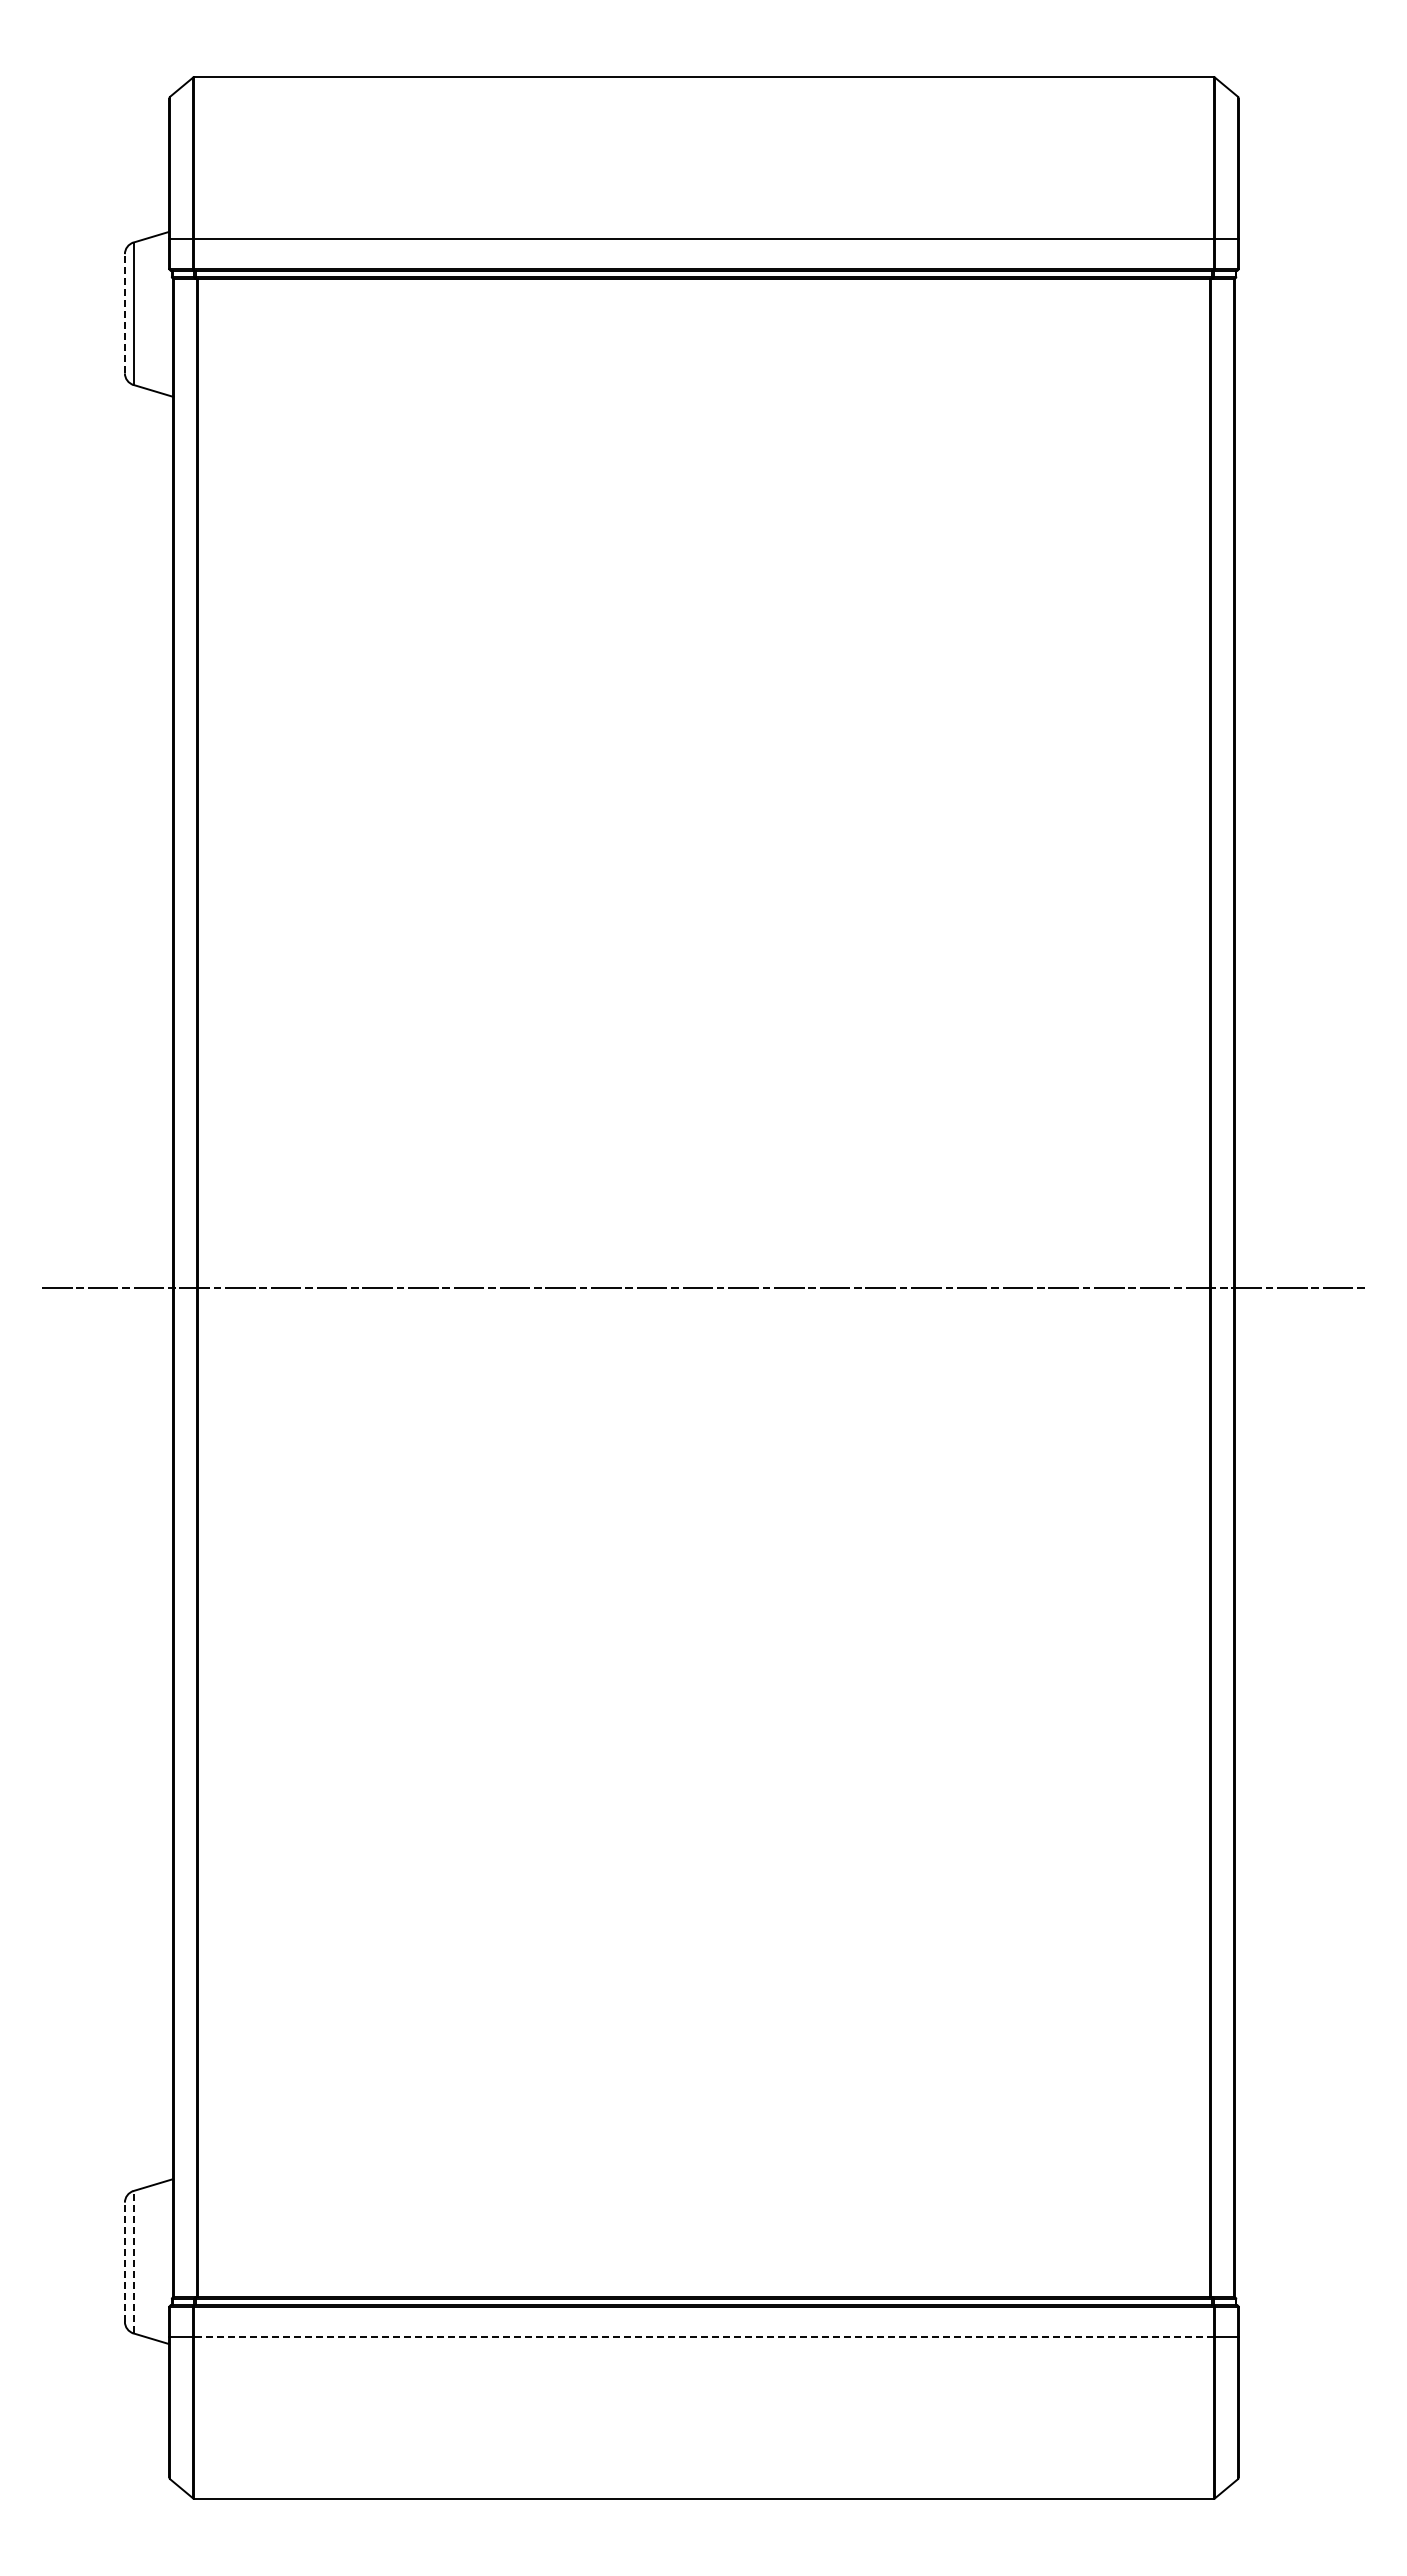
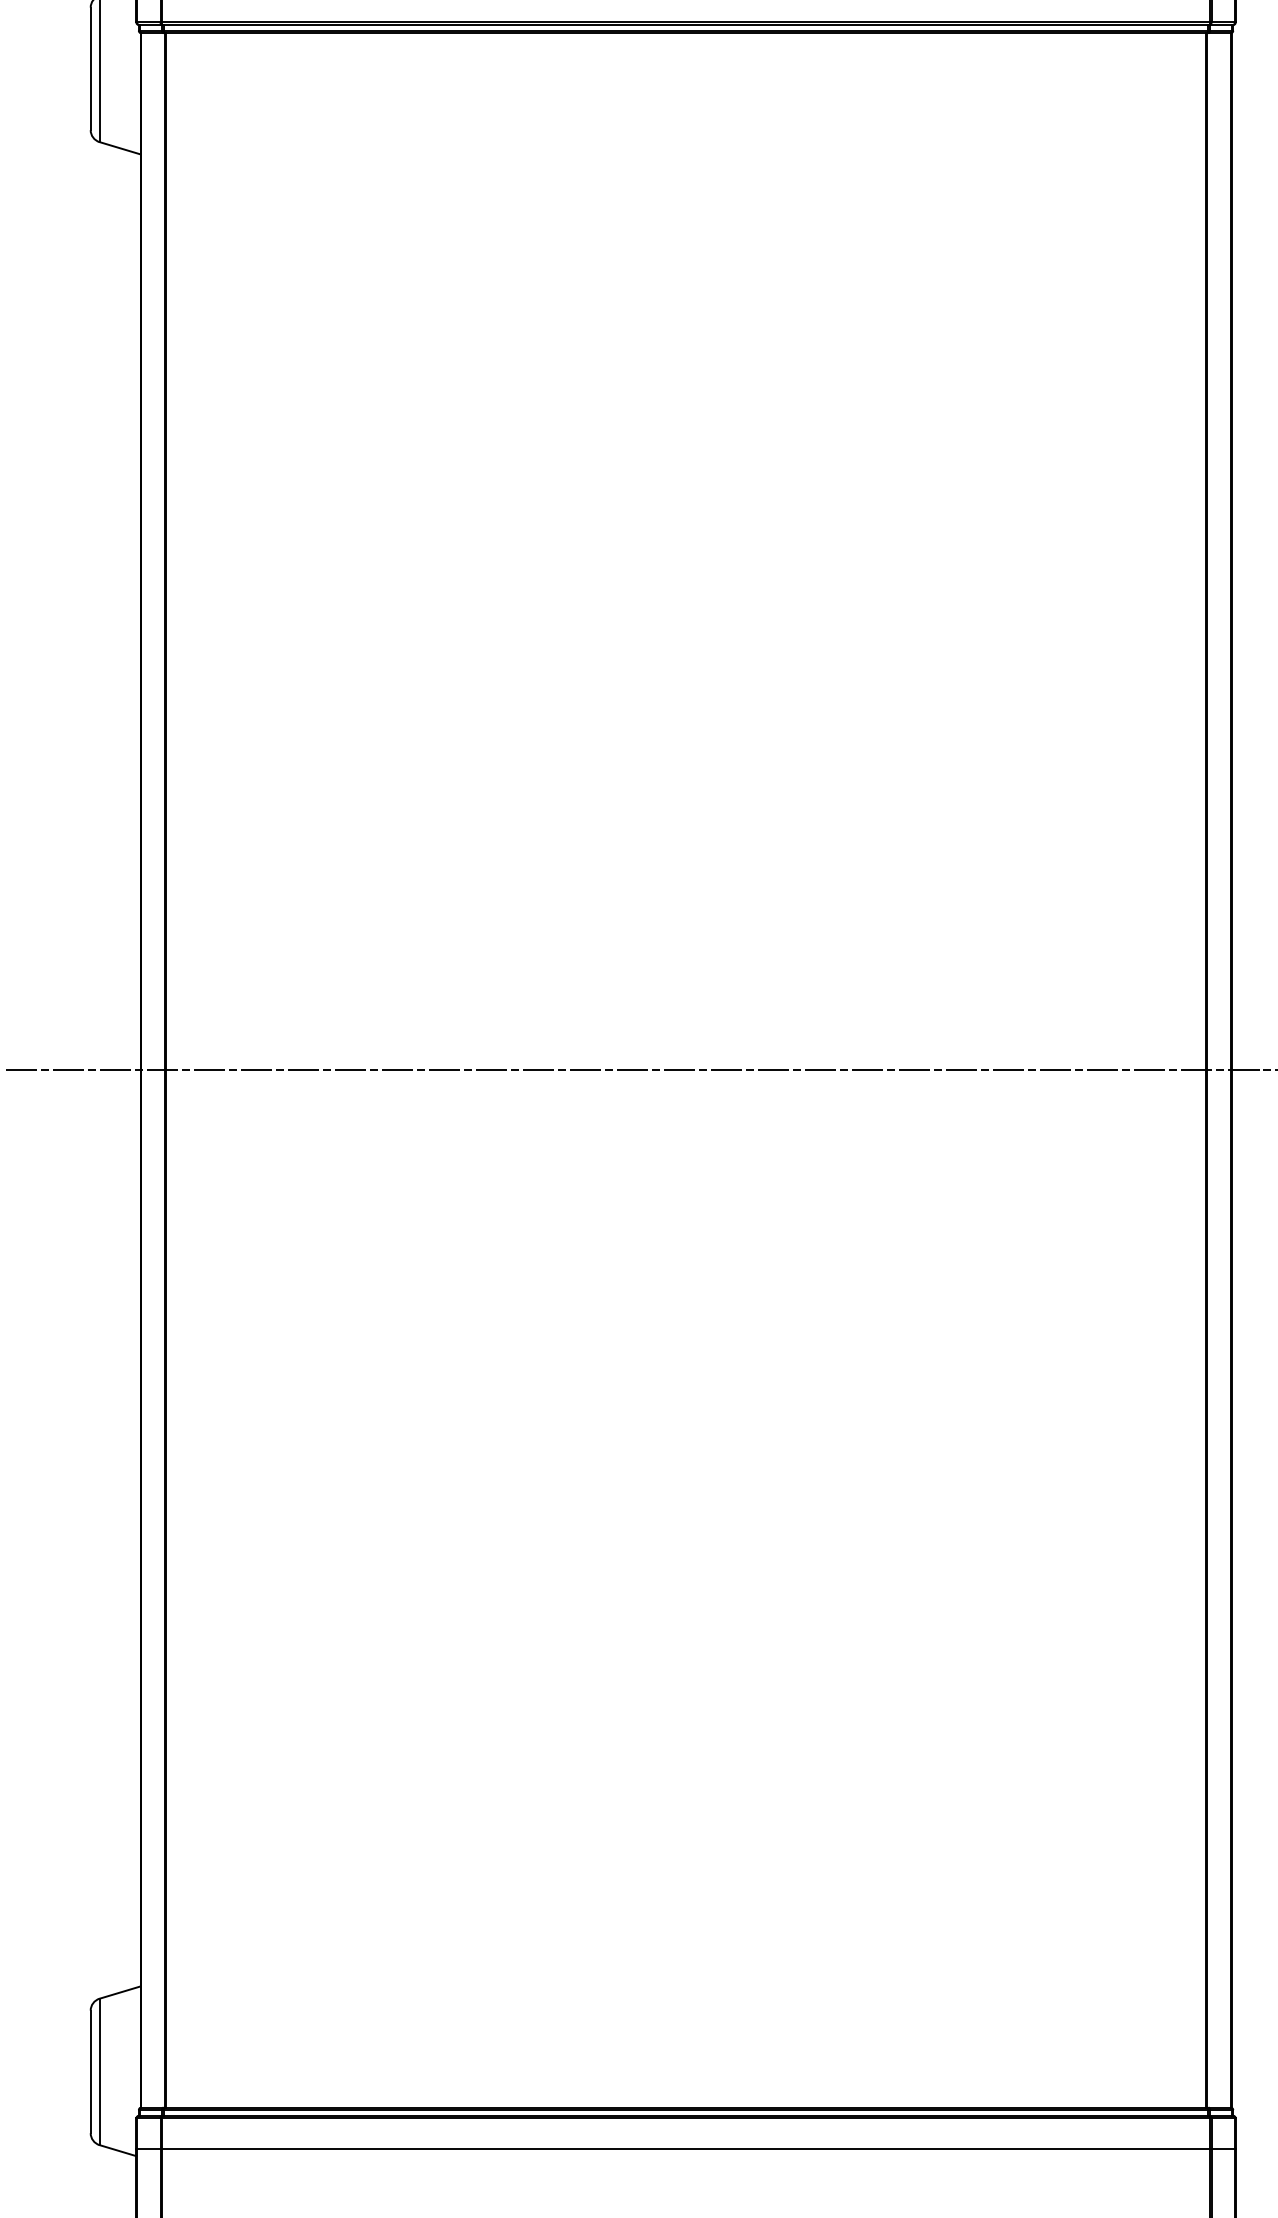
line: (124, 313) -> (90, 68), dashed -> solid
line: (133, 2261) -> (99, 2071), dashed -> solid
line: (124, 2262) -> (90, 2072), dashed -> solid
line: (704, 2337) -> (686, 2149), dashed -> solid

